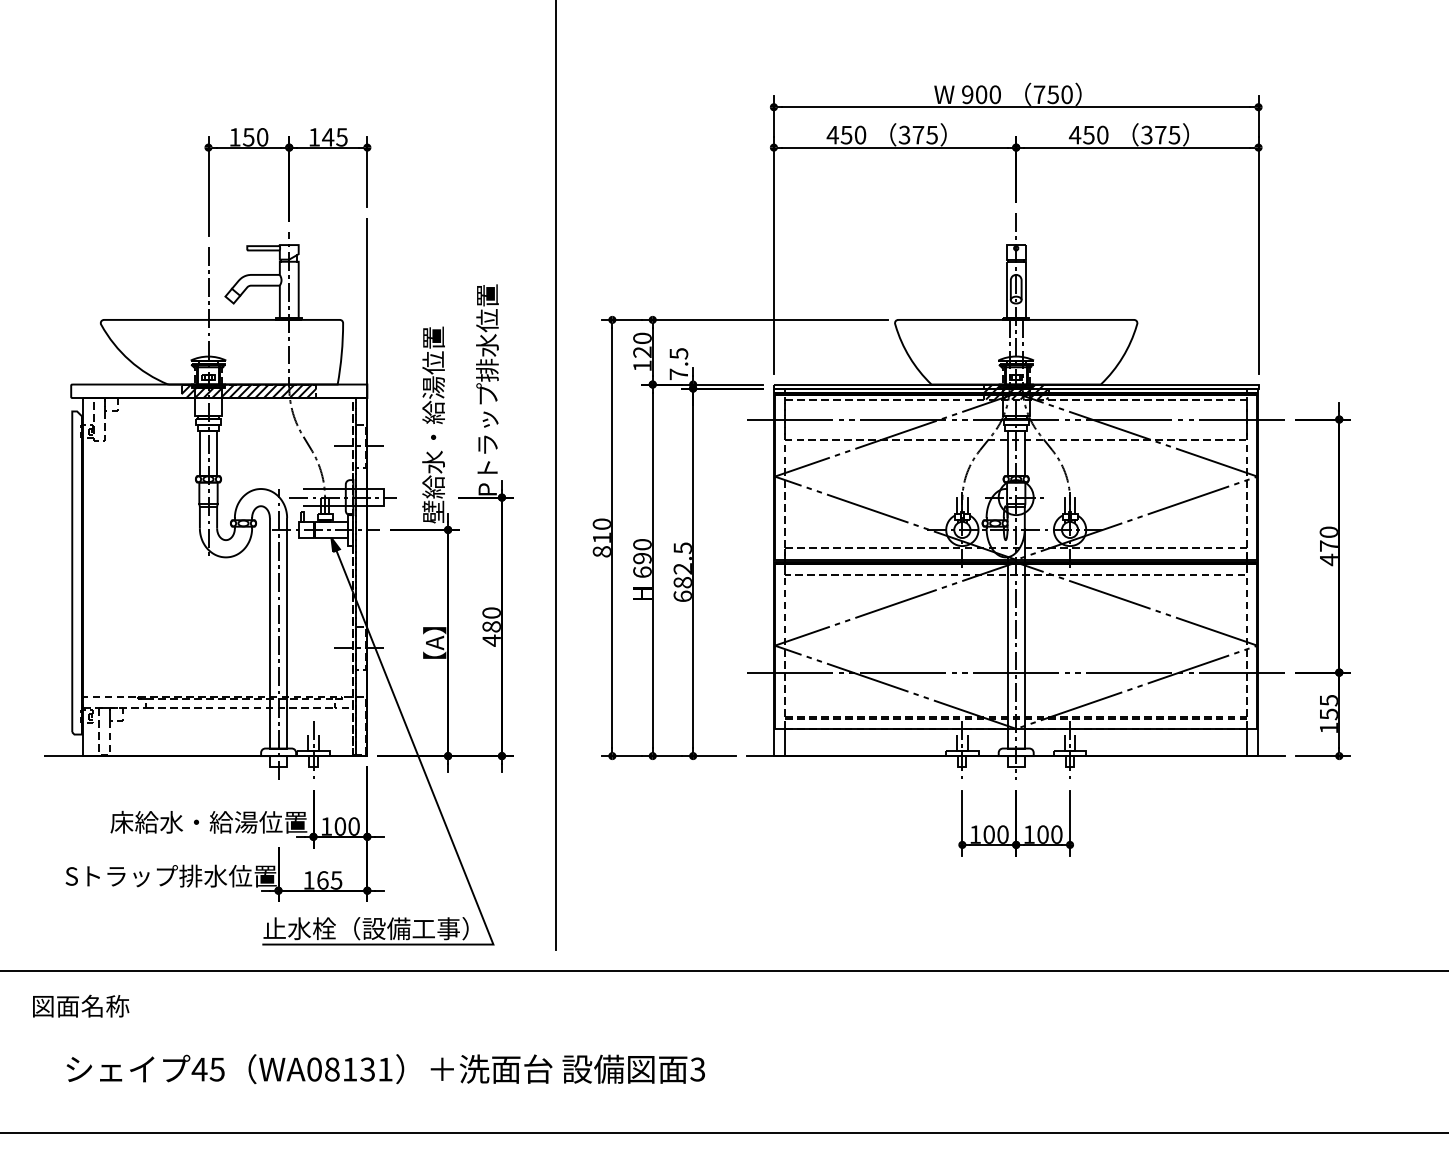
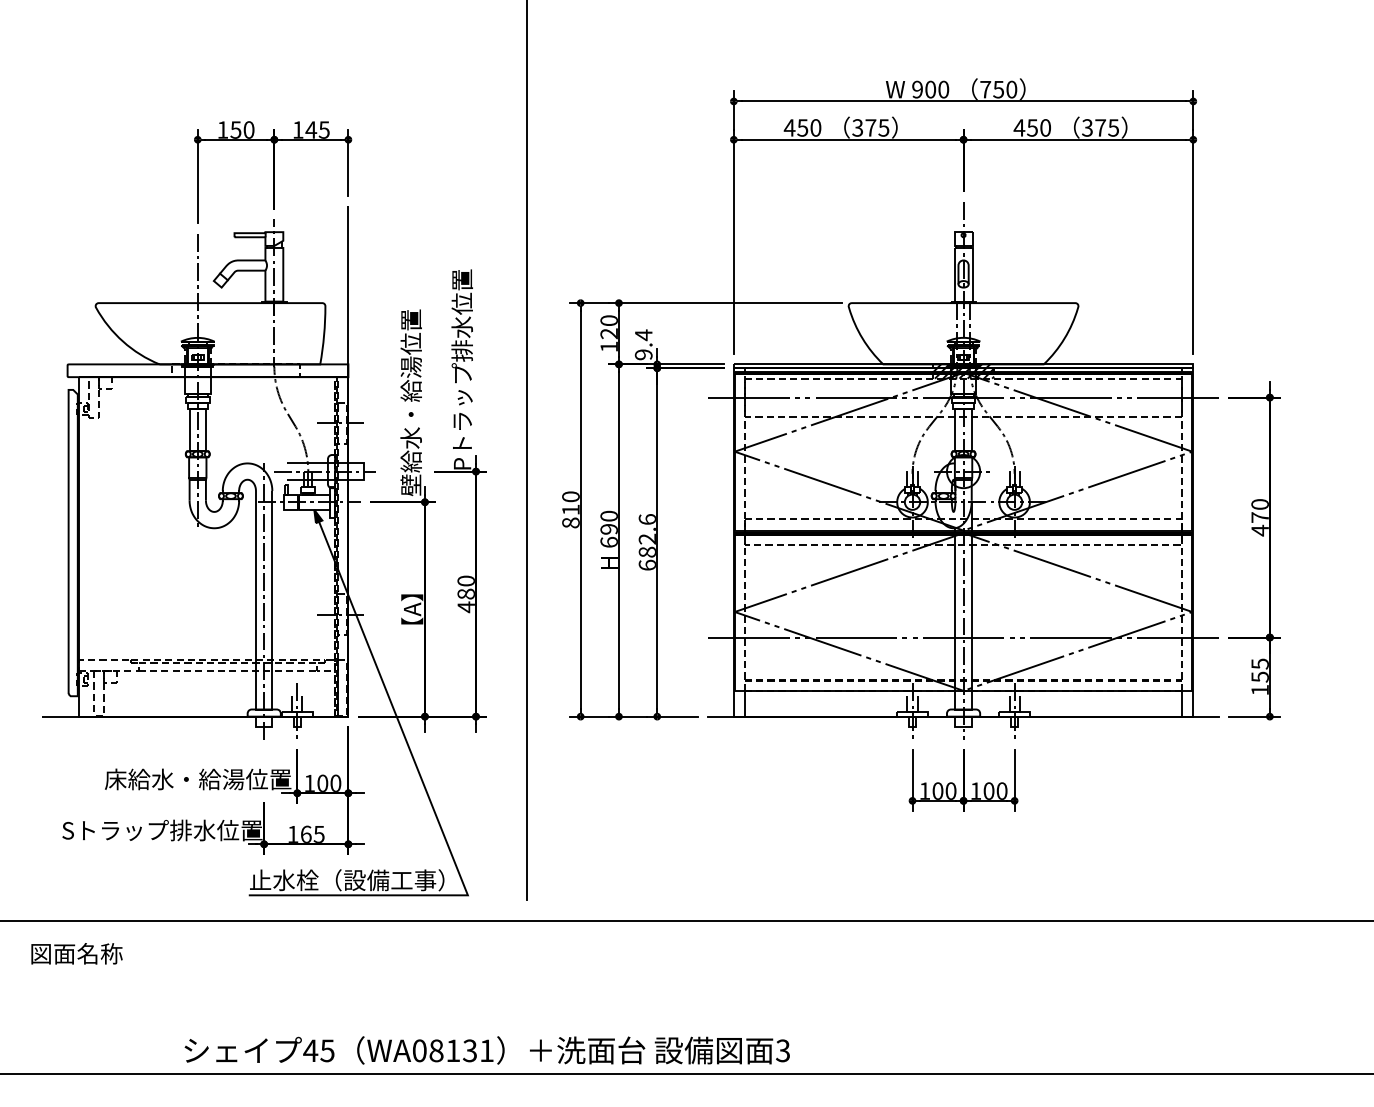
text: (678, 363) -> (643, 344), 7.5 -> 9.4
hatch: (248, 391) -> (235, 370), removed
text: (682, 548) -> (647, 519), 682.5 -> 682.6
text: (385, 1069) -> (486, 1050), moved

